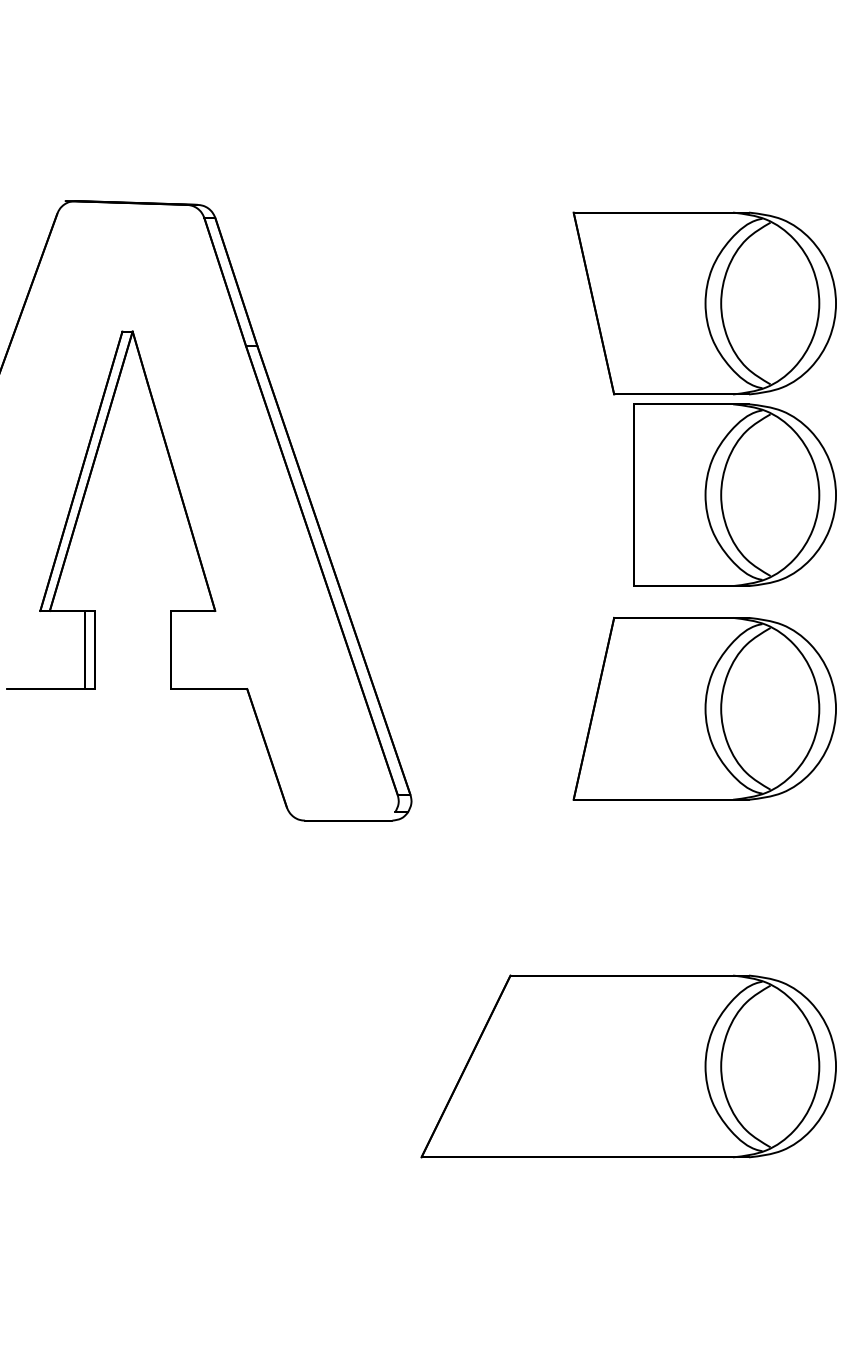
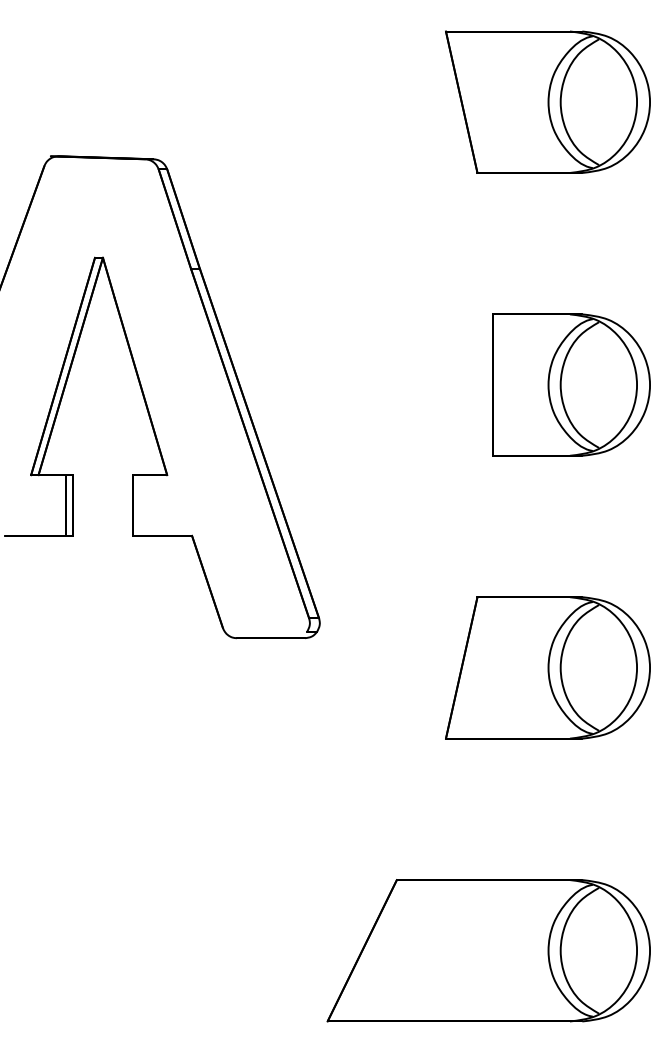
part: (704, 303) -> (547, 102), moved
part: (704, 708) -> (547, 667), moved
part: (628, 1066) -> (488, 950), moved

